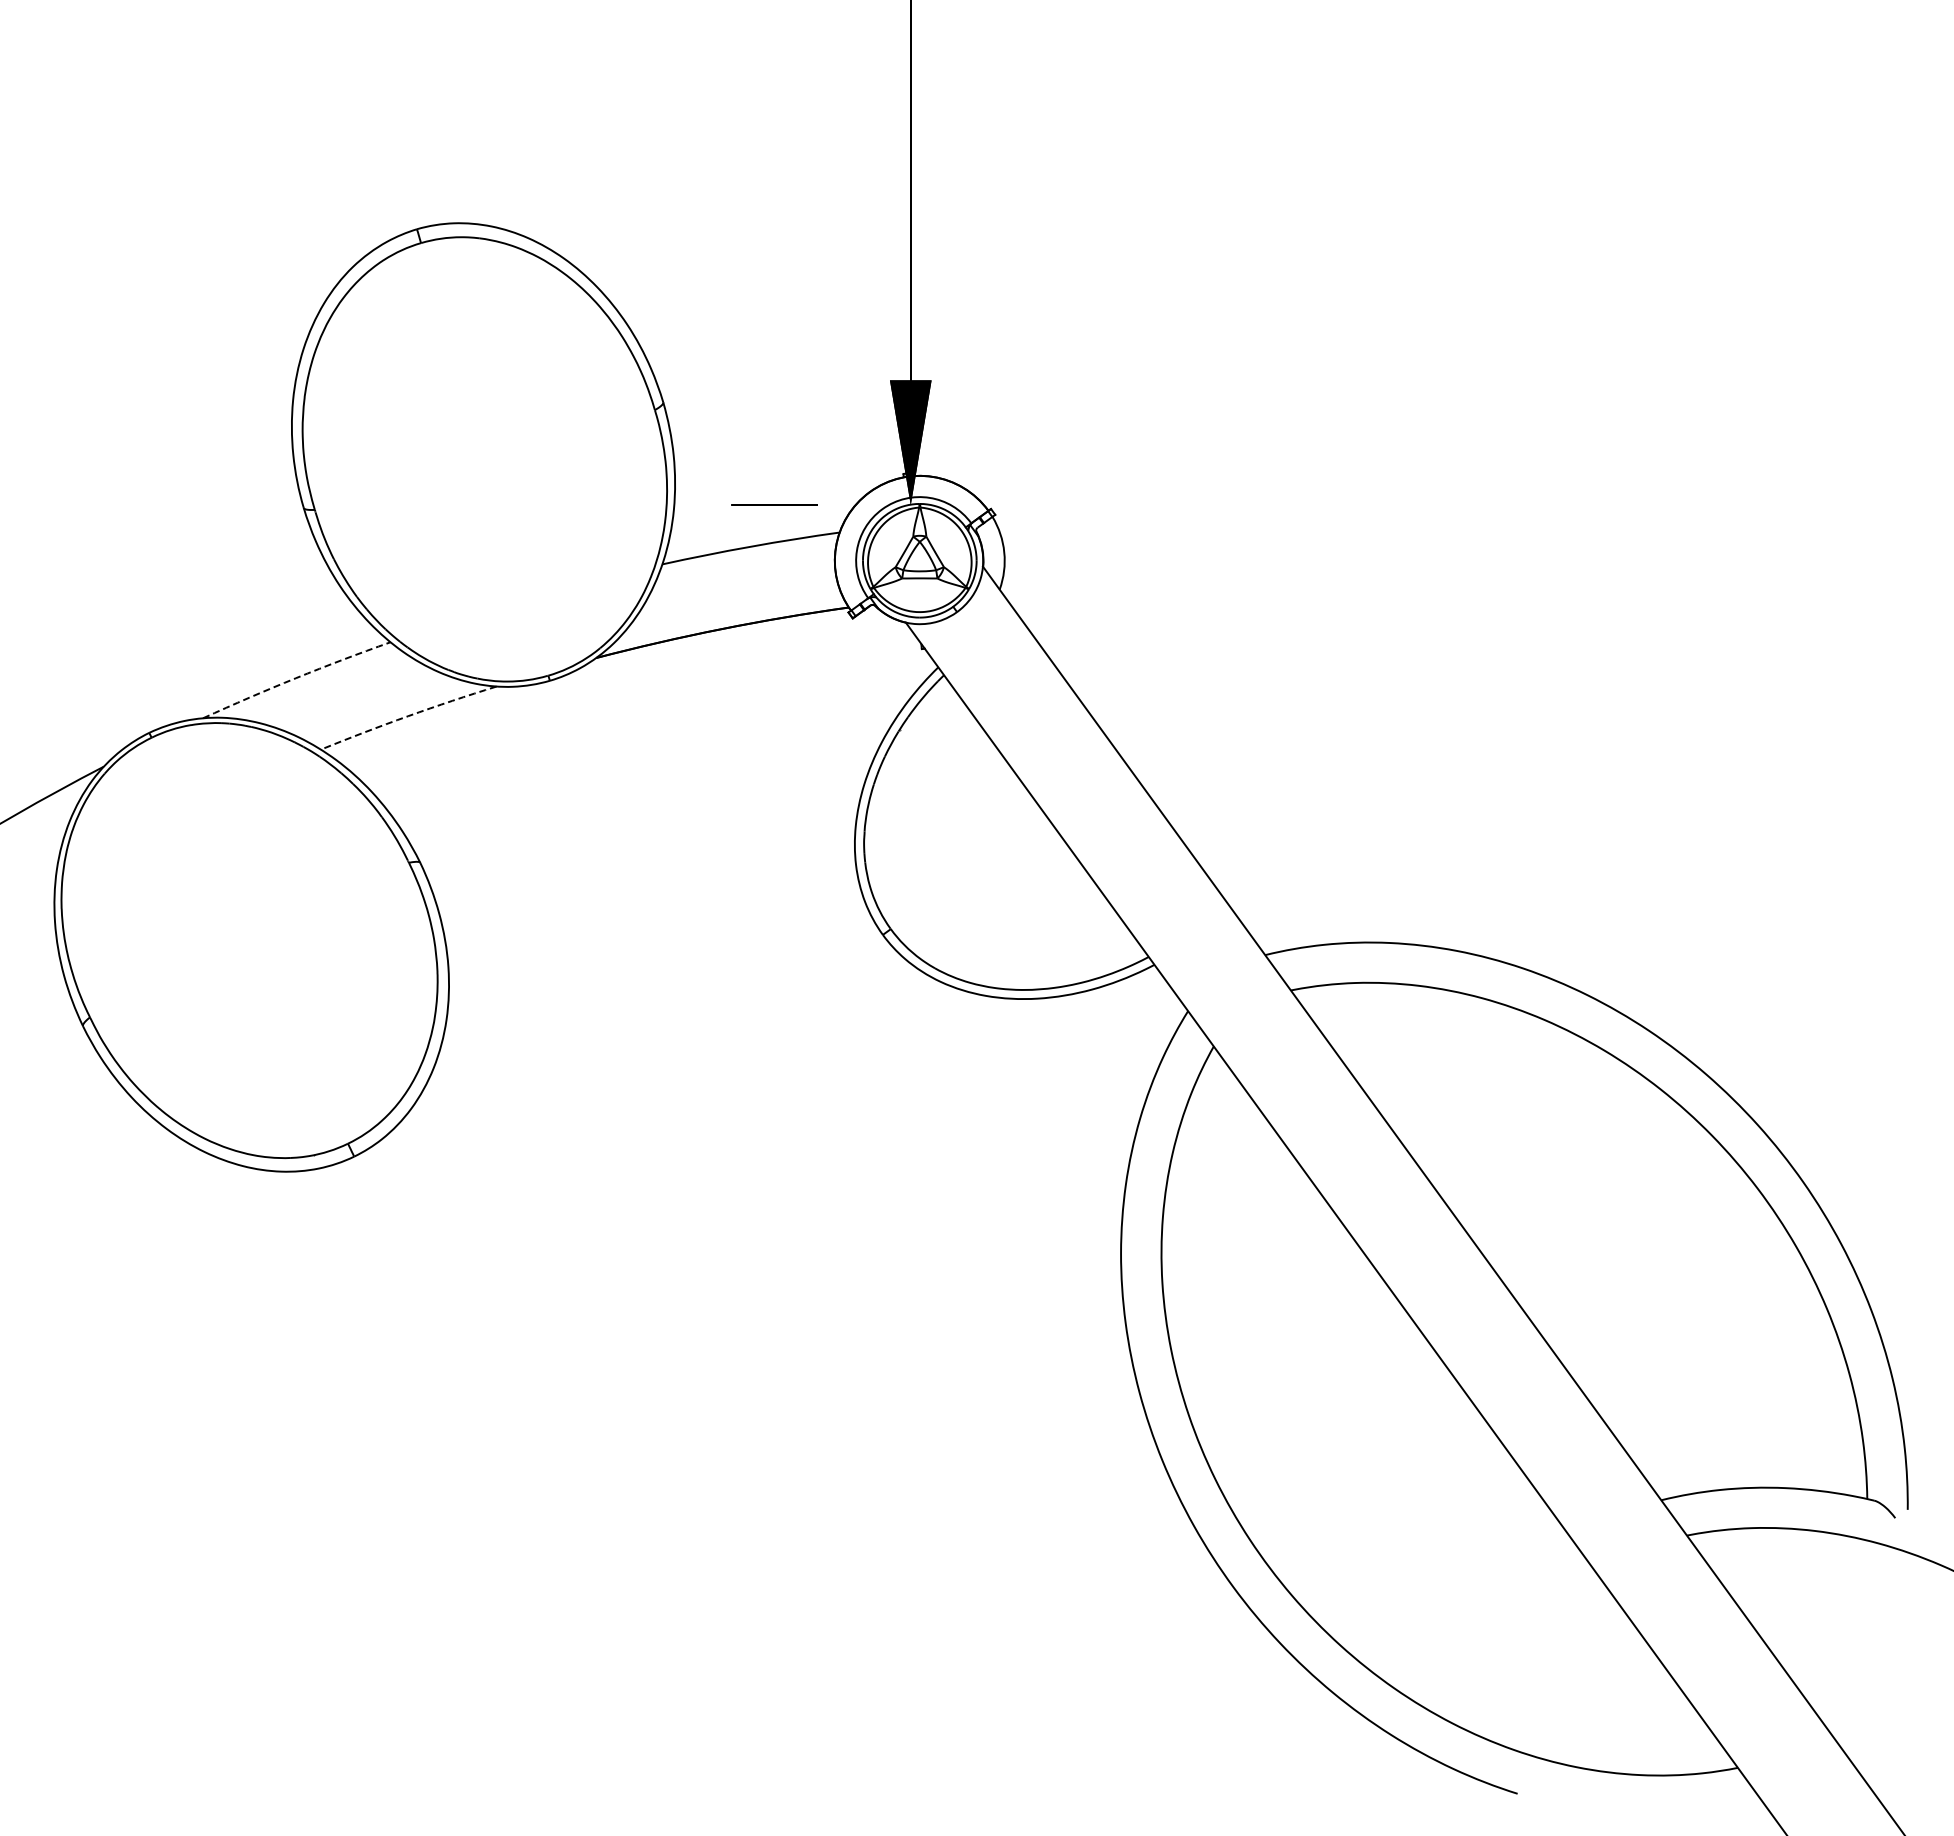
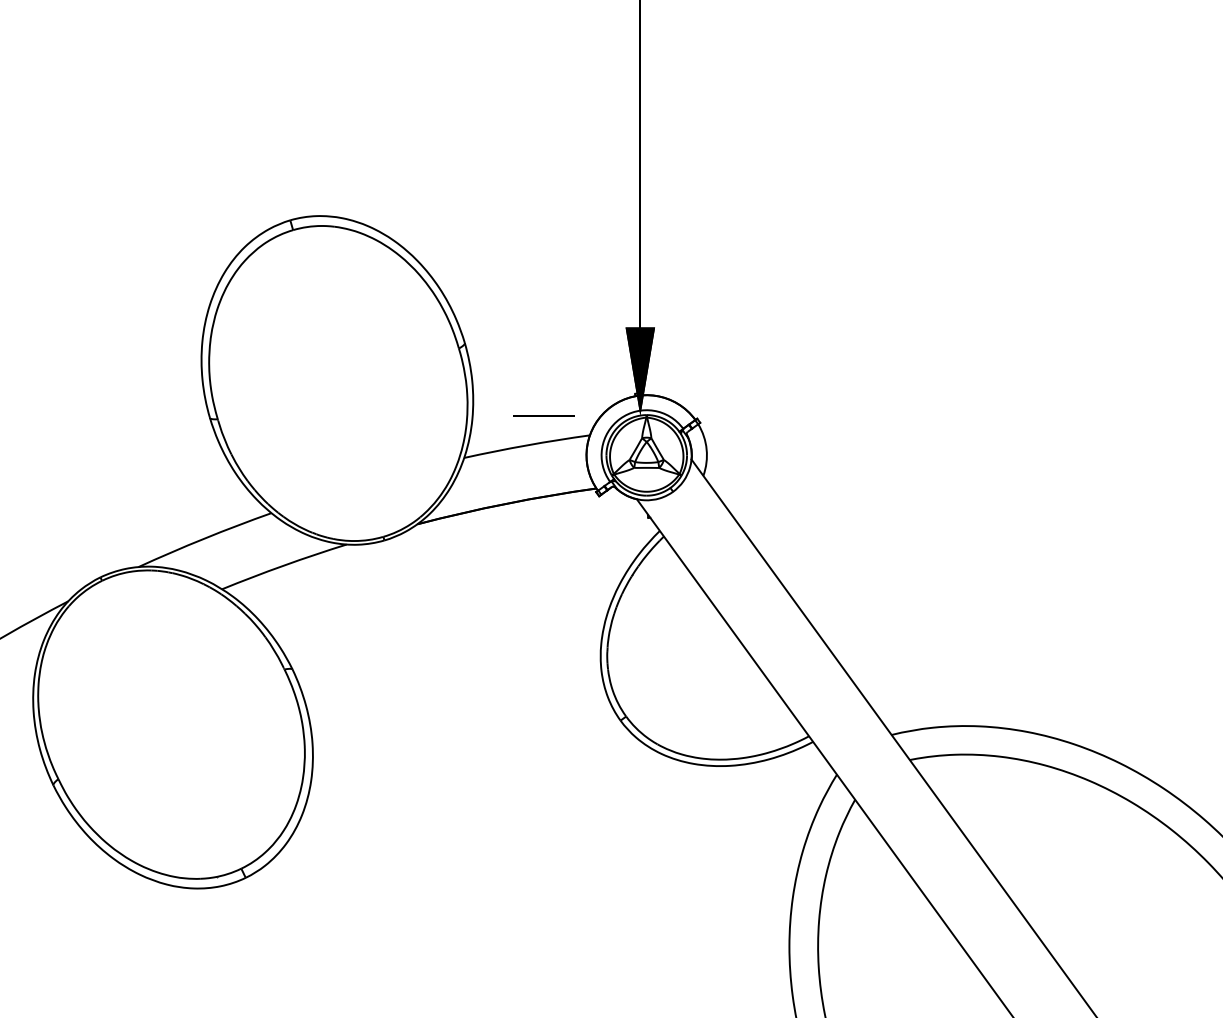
arc: (295, 678) -> (204, 538), dashed -> solid
arc: (408, 716) -> (284, 565), dashed -> solid

